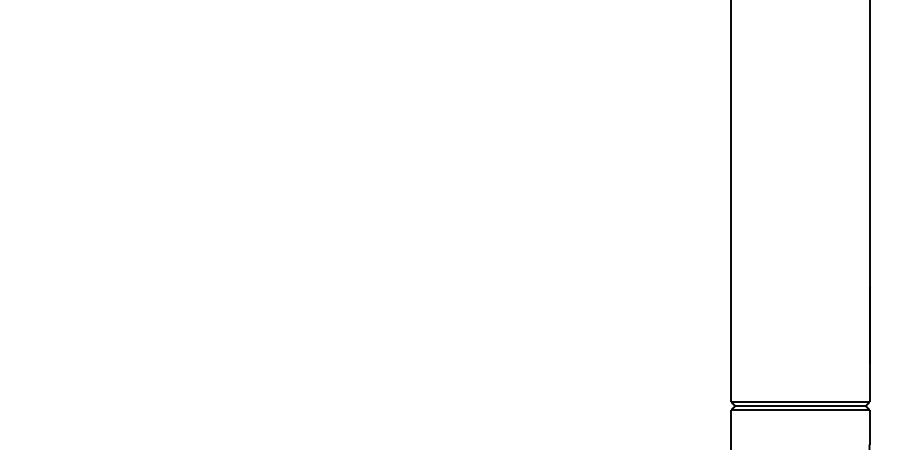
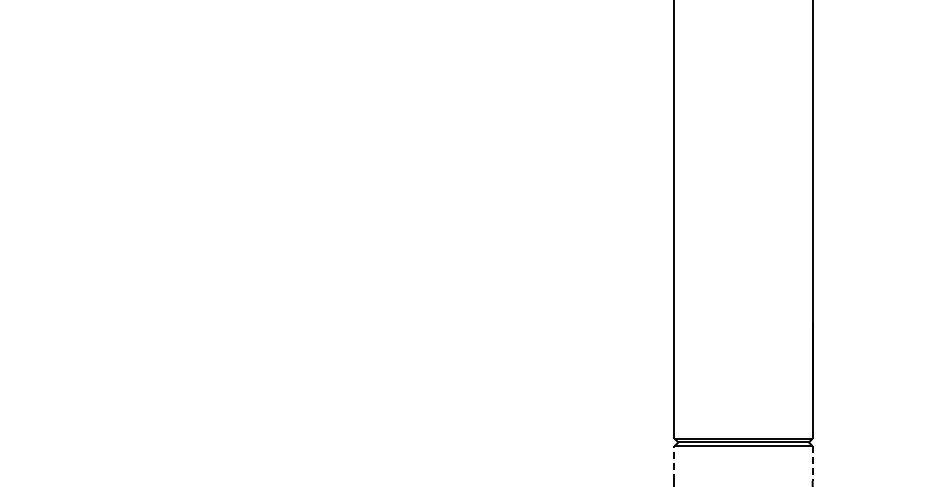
line: (731, 427) -> (674, 463), solid -> dashed
line: (869, 428) -> (812, 464), solid -> dashed

